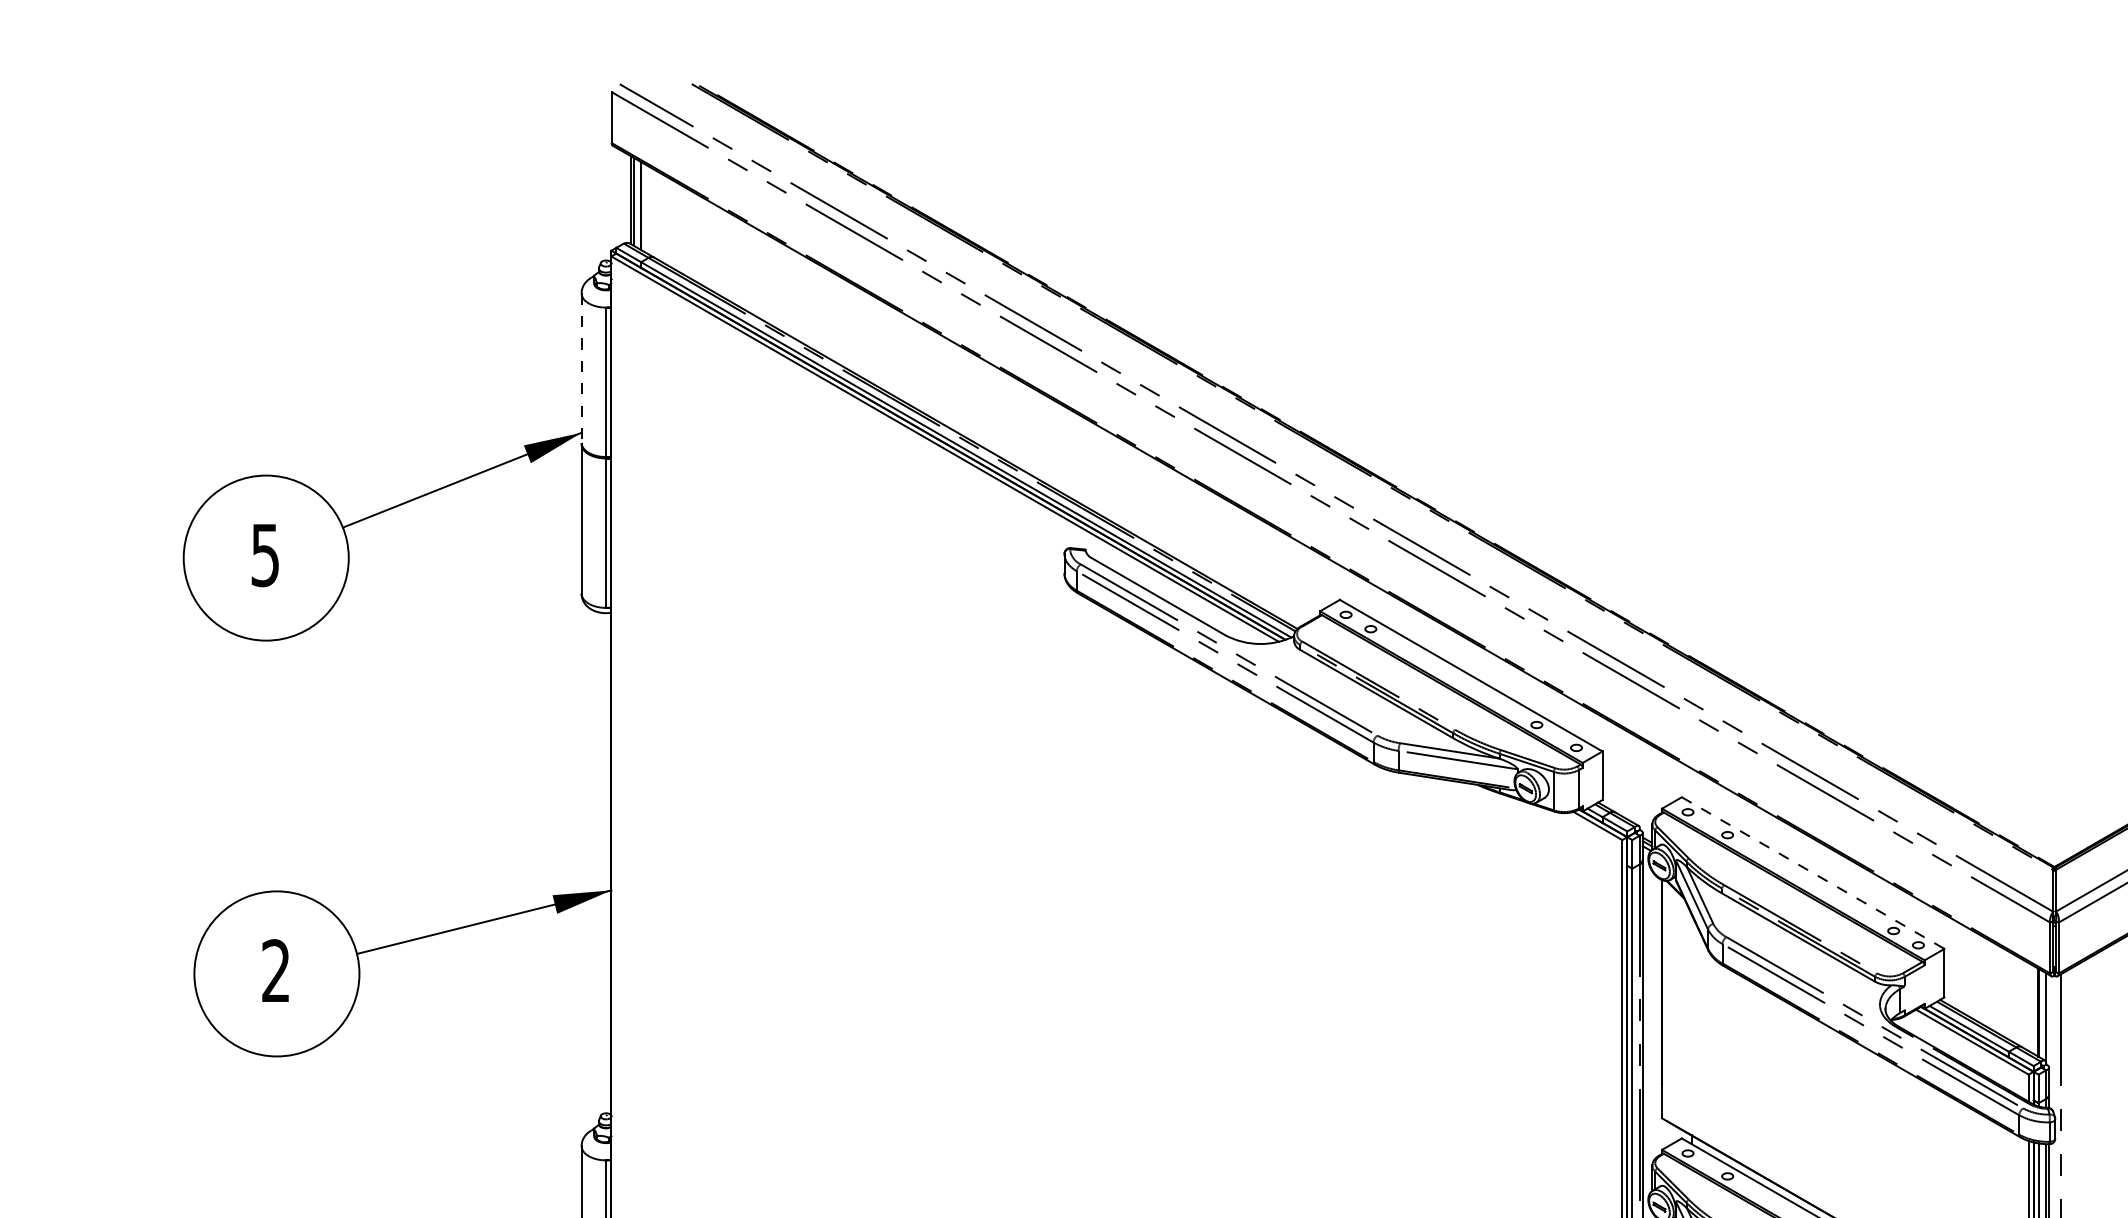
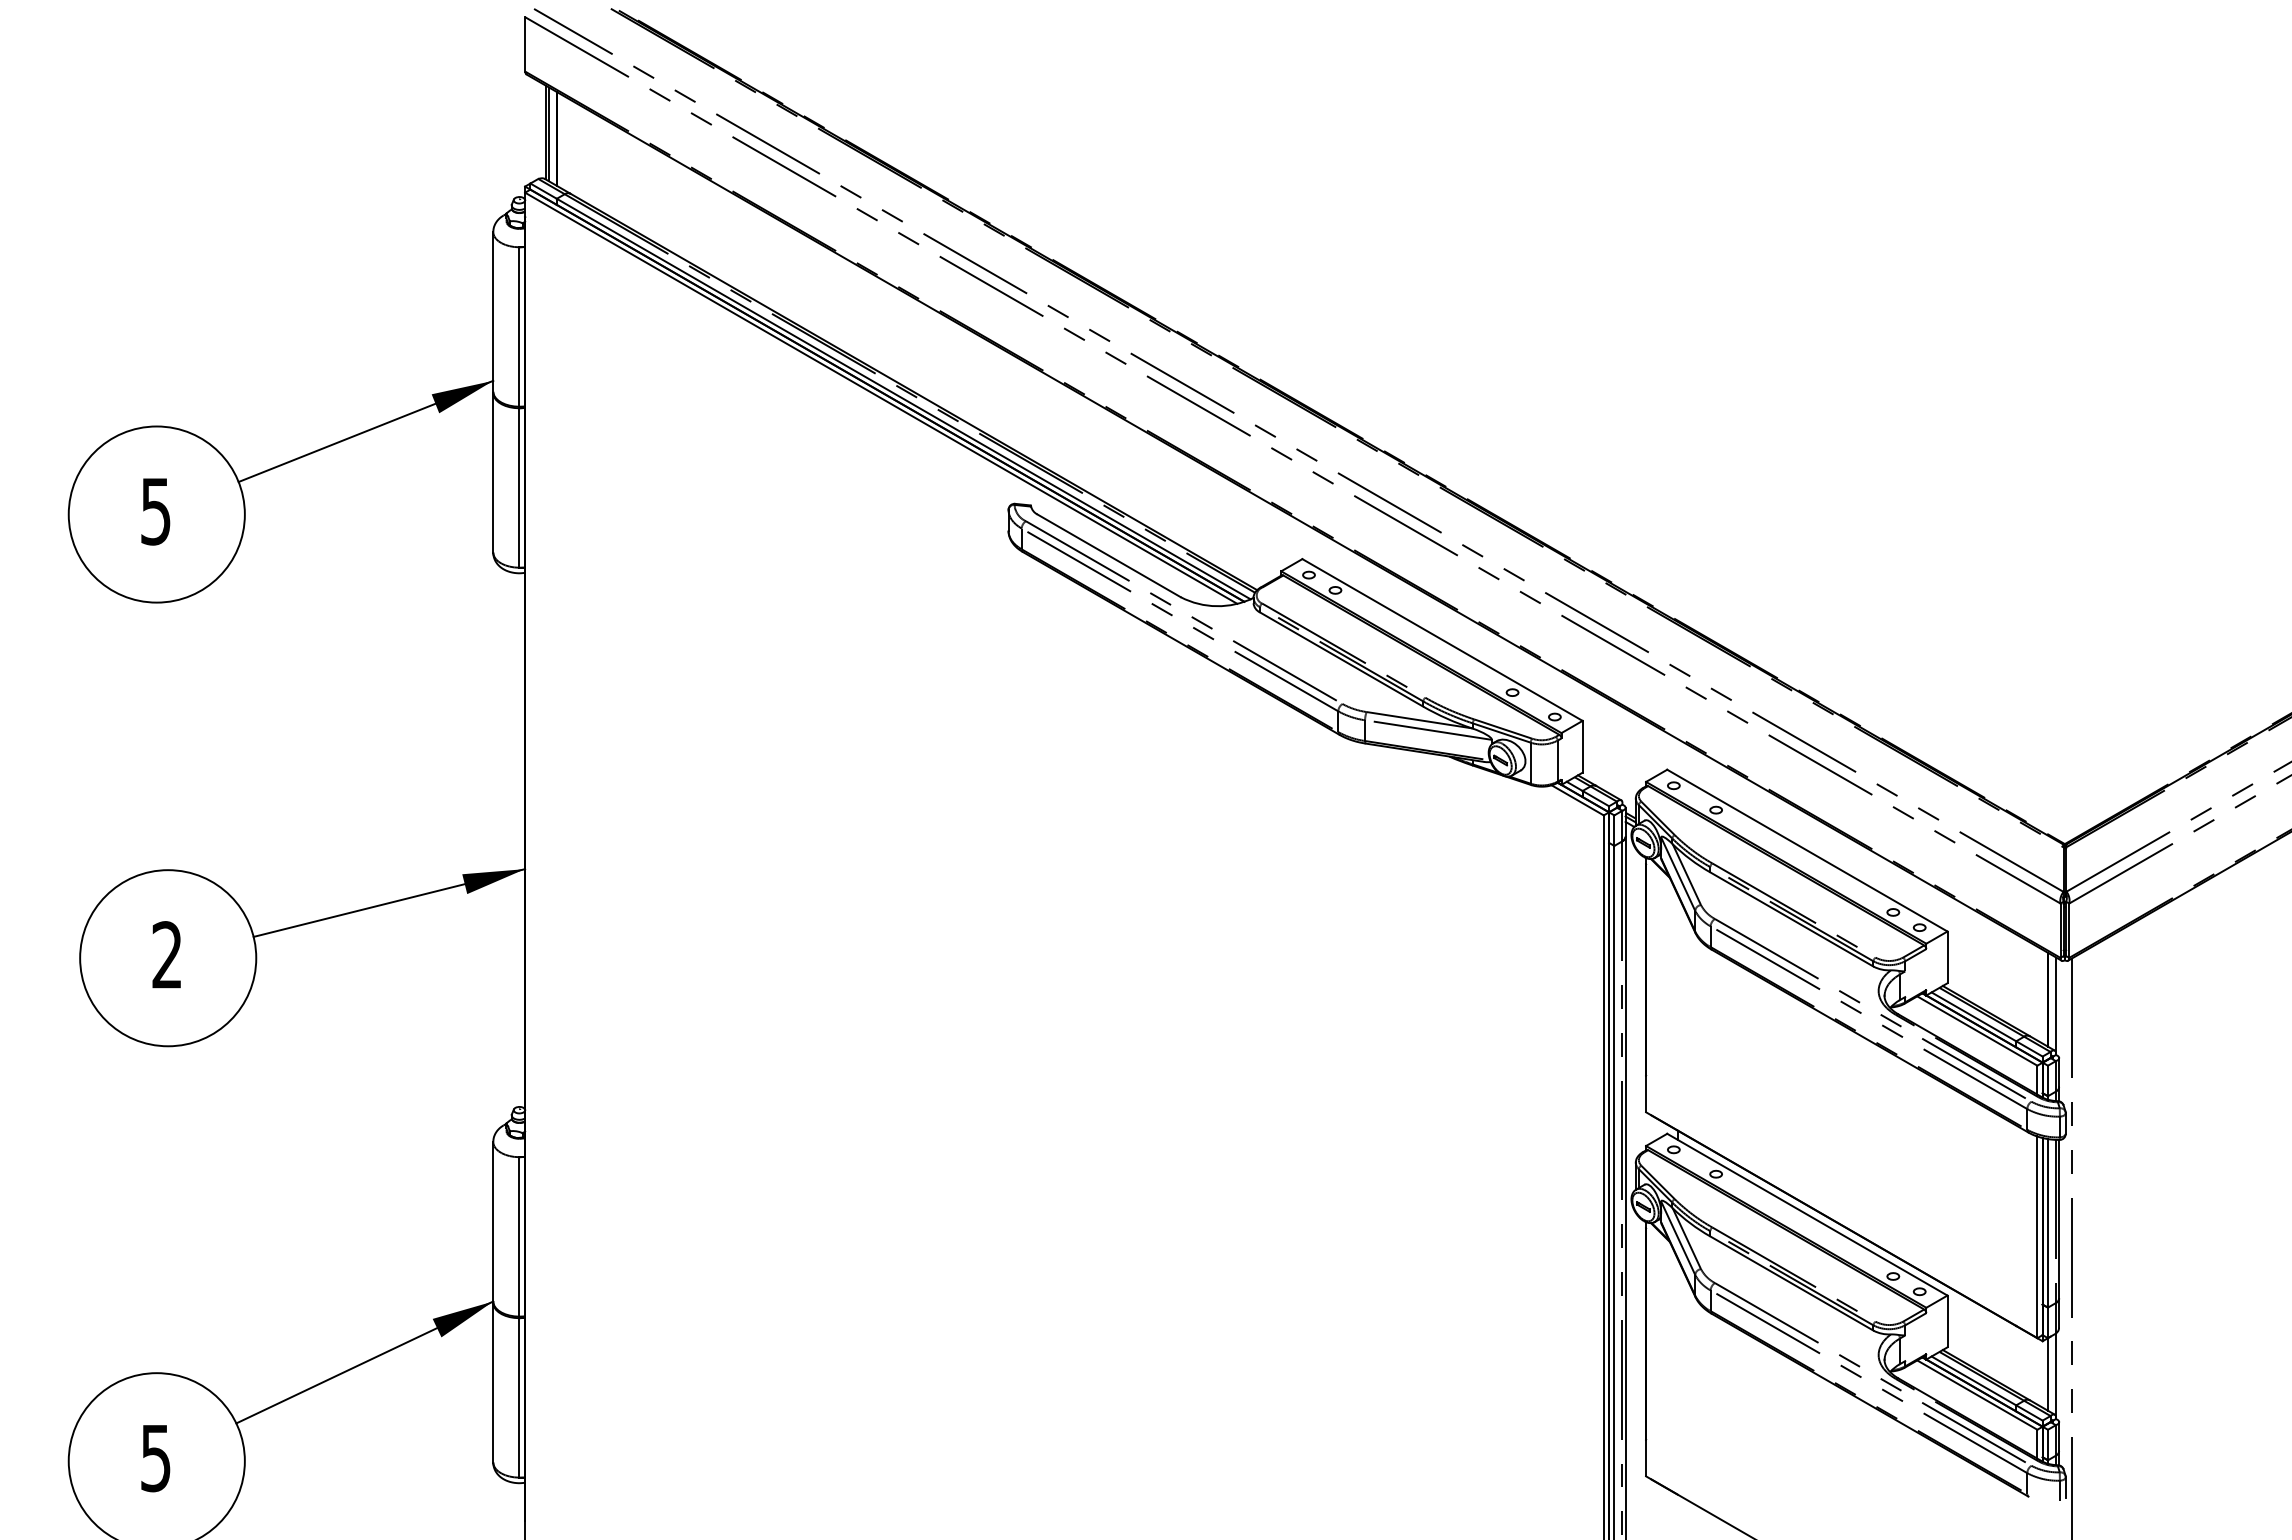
line: (581, 367) -> (493, 311), dashed -> solid
line: (1813, 872) -> (1807, 850), dashed -> solid

